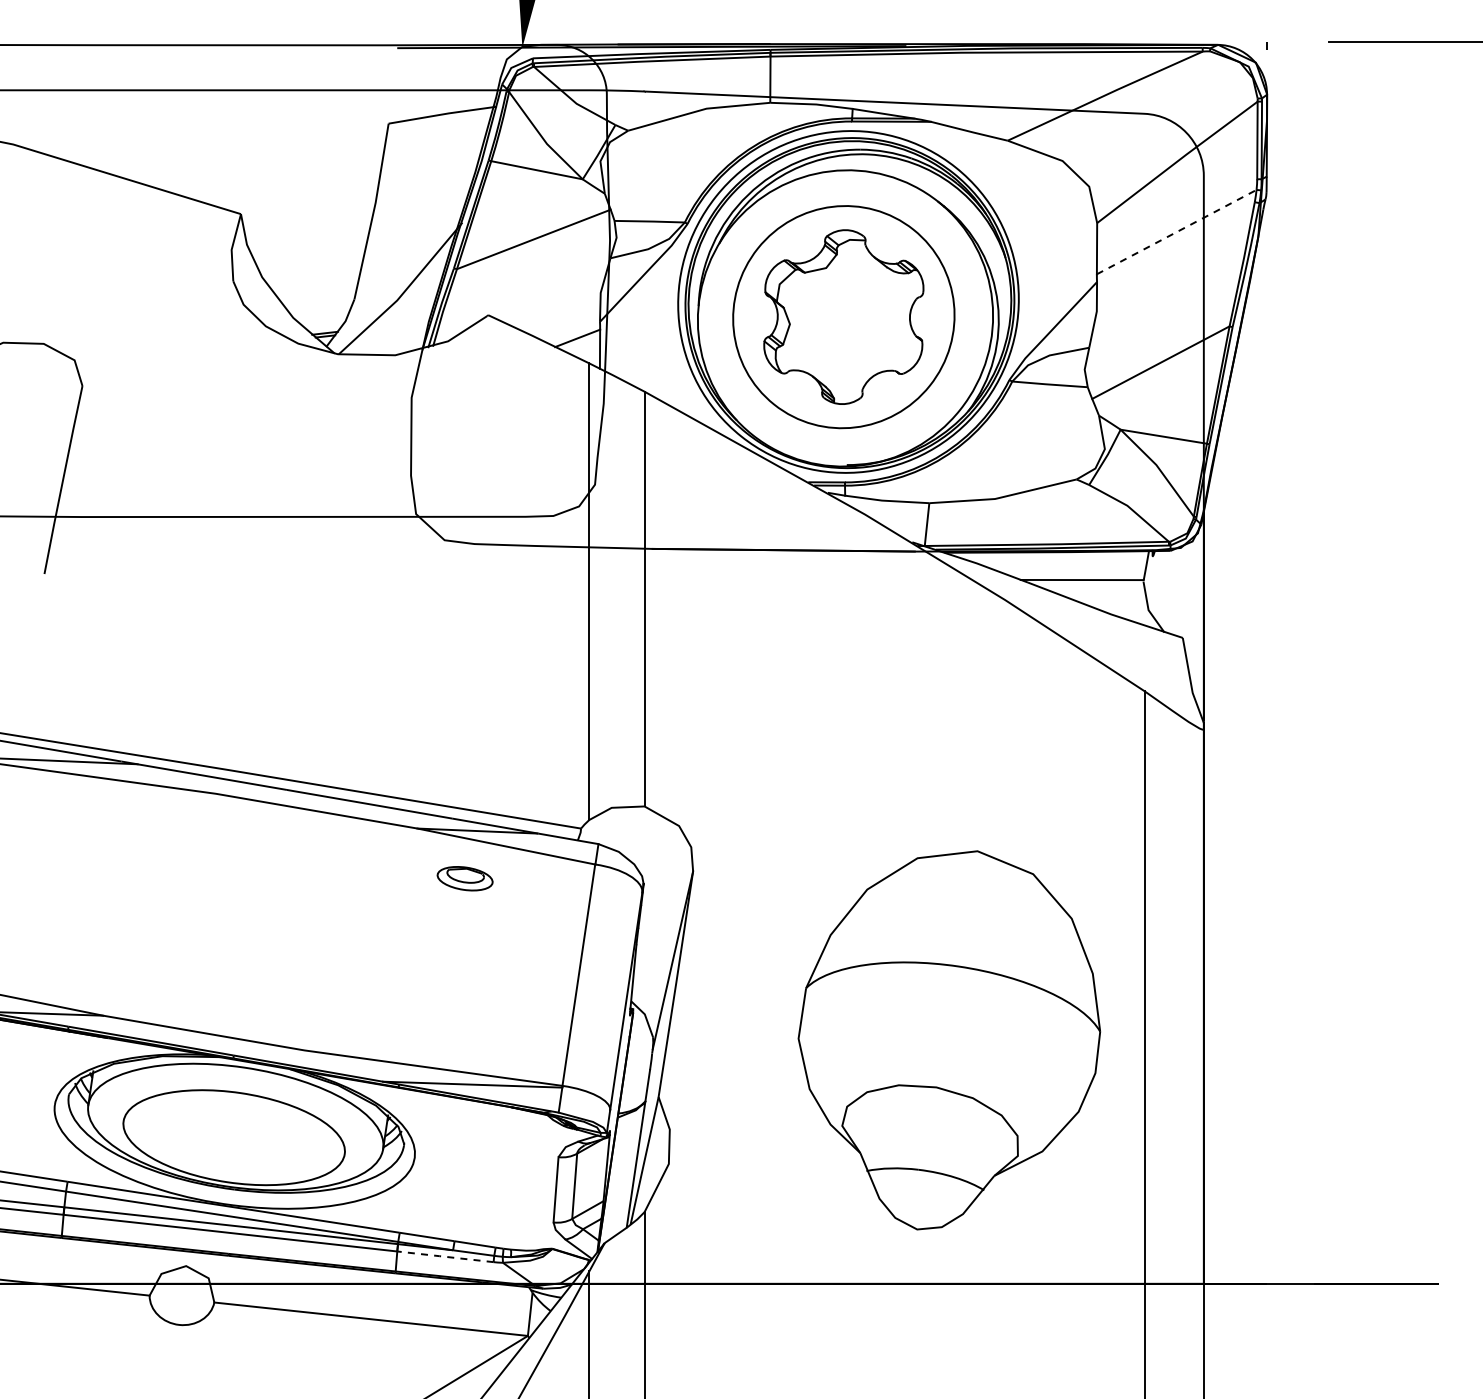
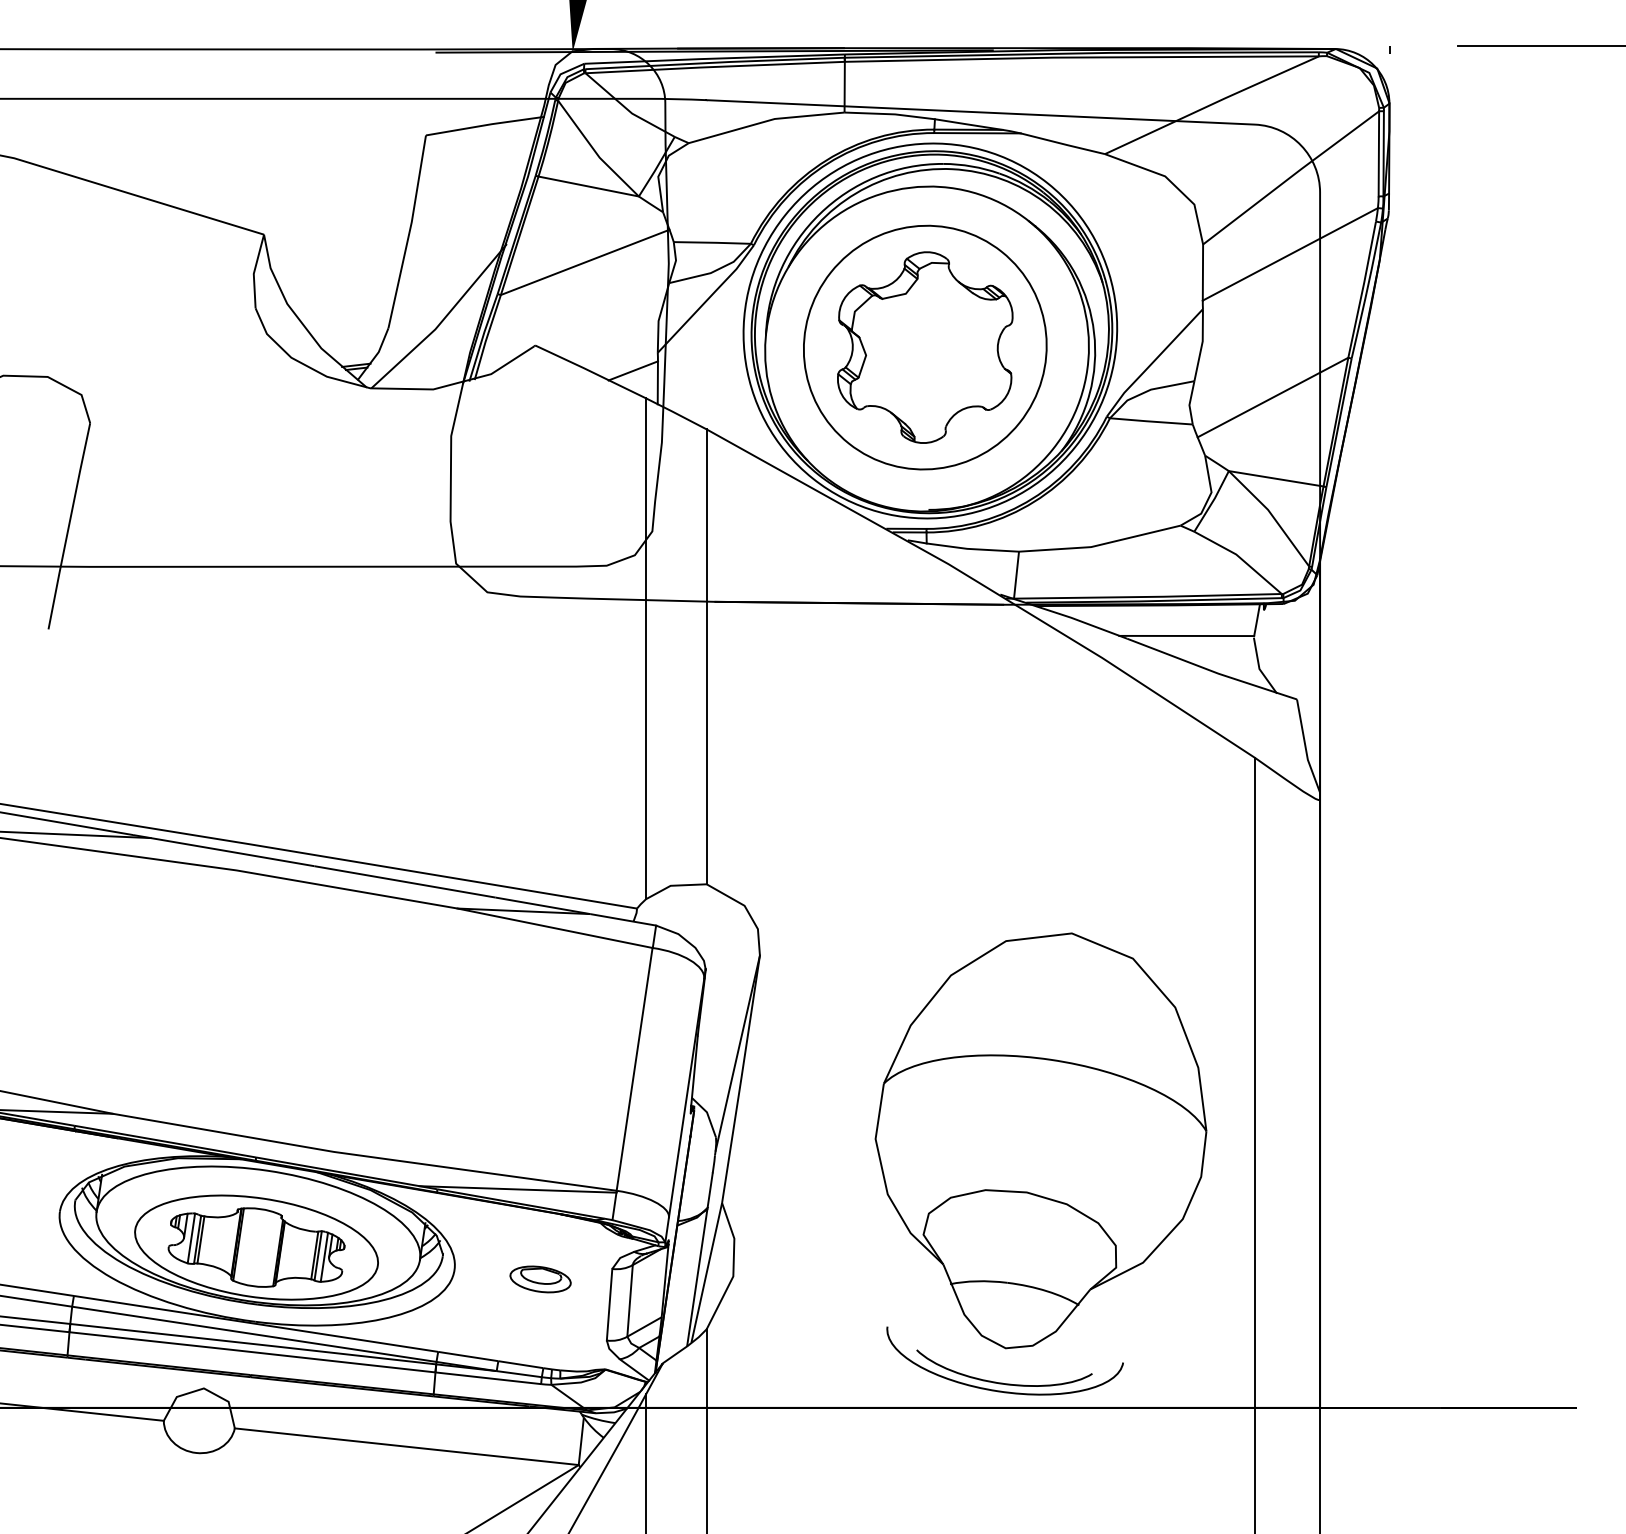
line: (1177, 231) -> (1291, 253), dashed -> solid
part: (464, 878) -> (539, 1279), moved
part: (234, 1137) -> (256, 1247), added
line: (444, 1256) -> (487, 1377), dashed -> solid
part: (914, 1260) -> (1002, 1382), added

